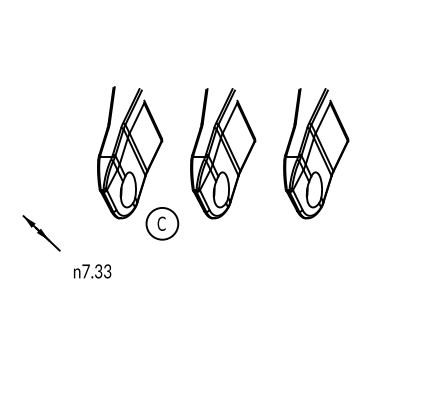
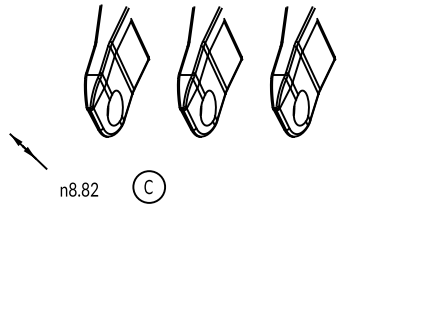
part: (162, 223) -> (149, 186), moved
text: (96, 271) -> (83, 189), 7.33 -> 8.82

